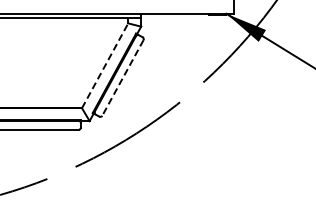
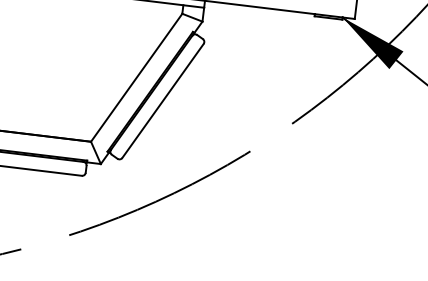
line: (105, 65) -> (137, 77), dashed -> solid
line: (122, 78) -> (162, 101), dashed -> solid

